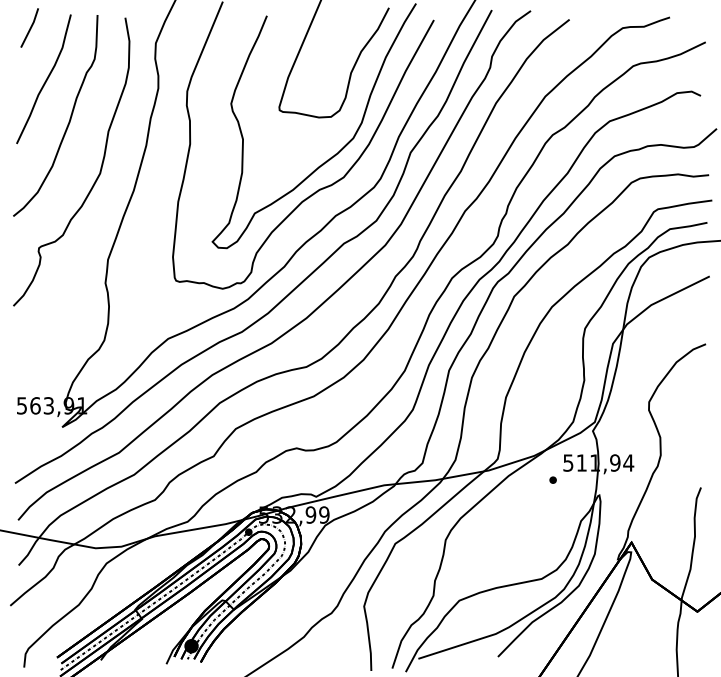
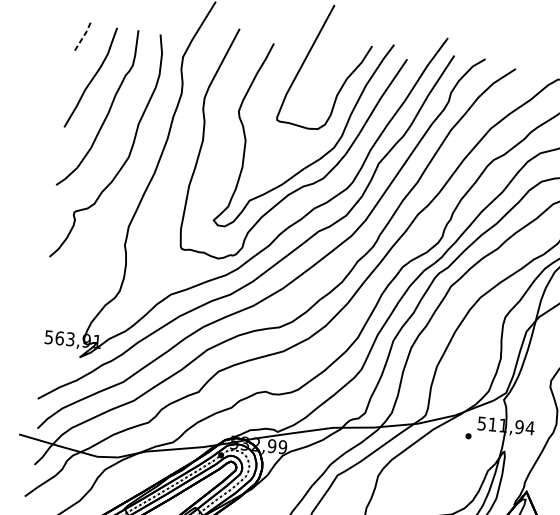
line: (31, 27) -> (84, 35), solid -> dashed

